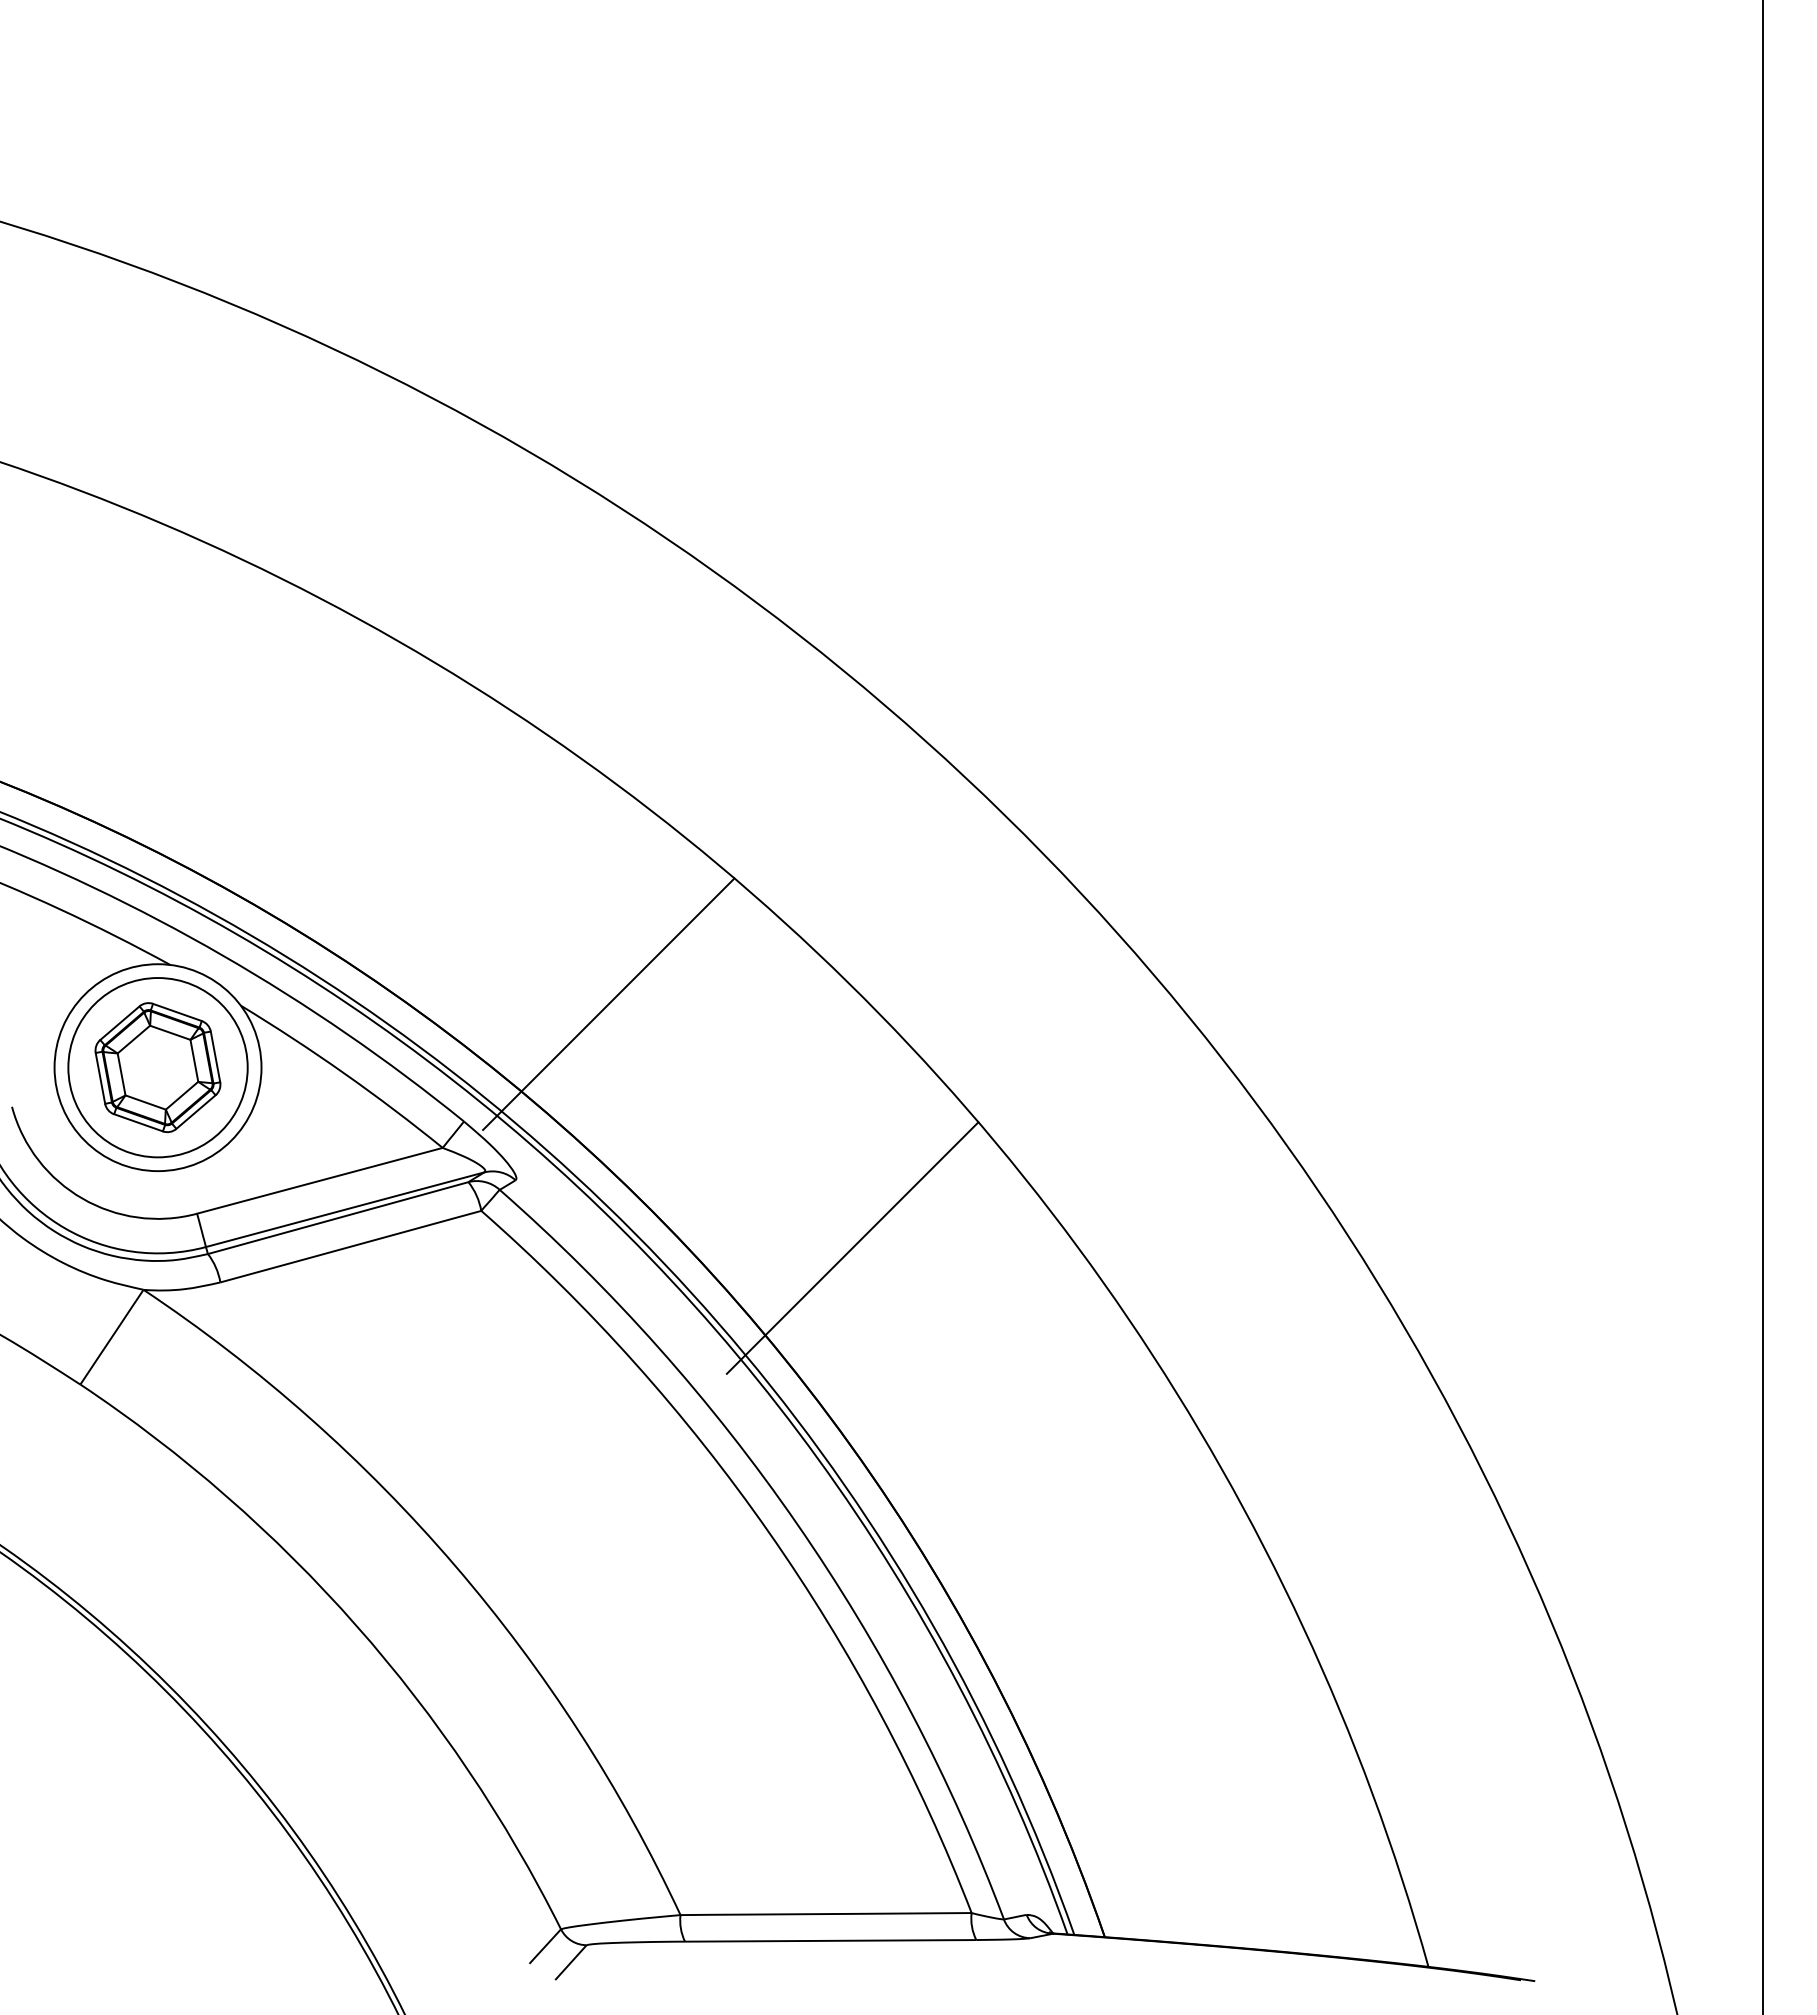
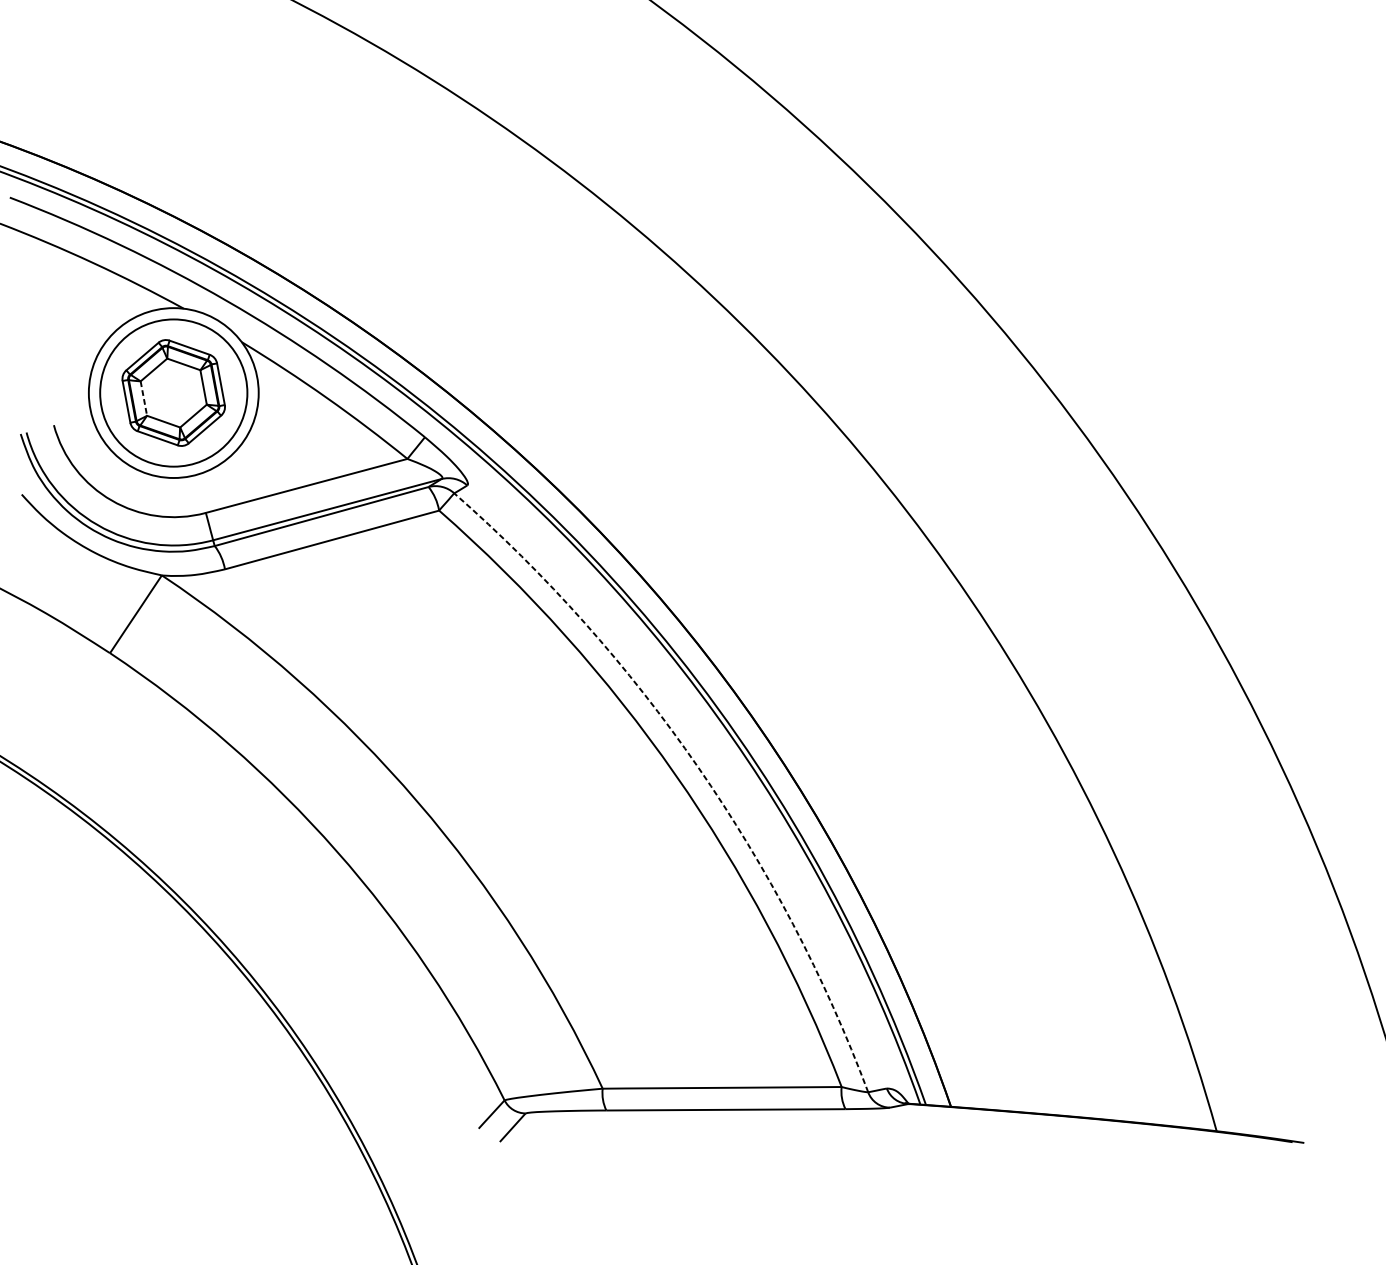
line: (608, 1004) -> (543, 341), removed
line: (121, 1074) -> (143, 398), solid -> dashed
line: (852, 1247) -> (743, 540), removed
arc: (796, 1523) -> (697, 767), solid -> dashed

